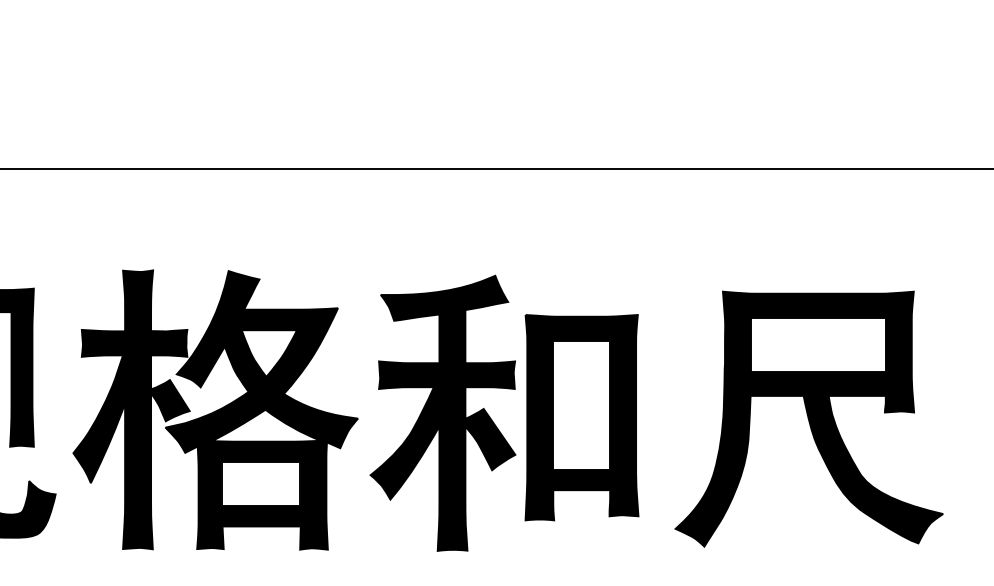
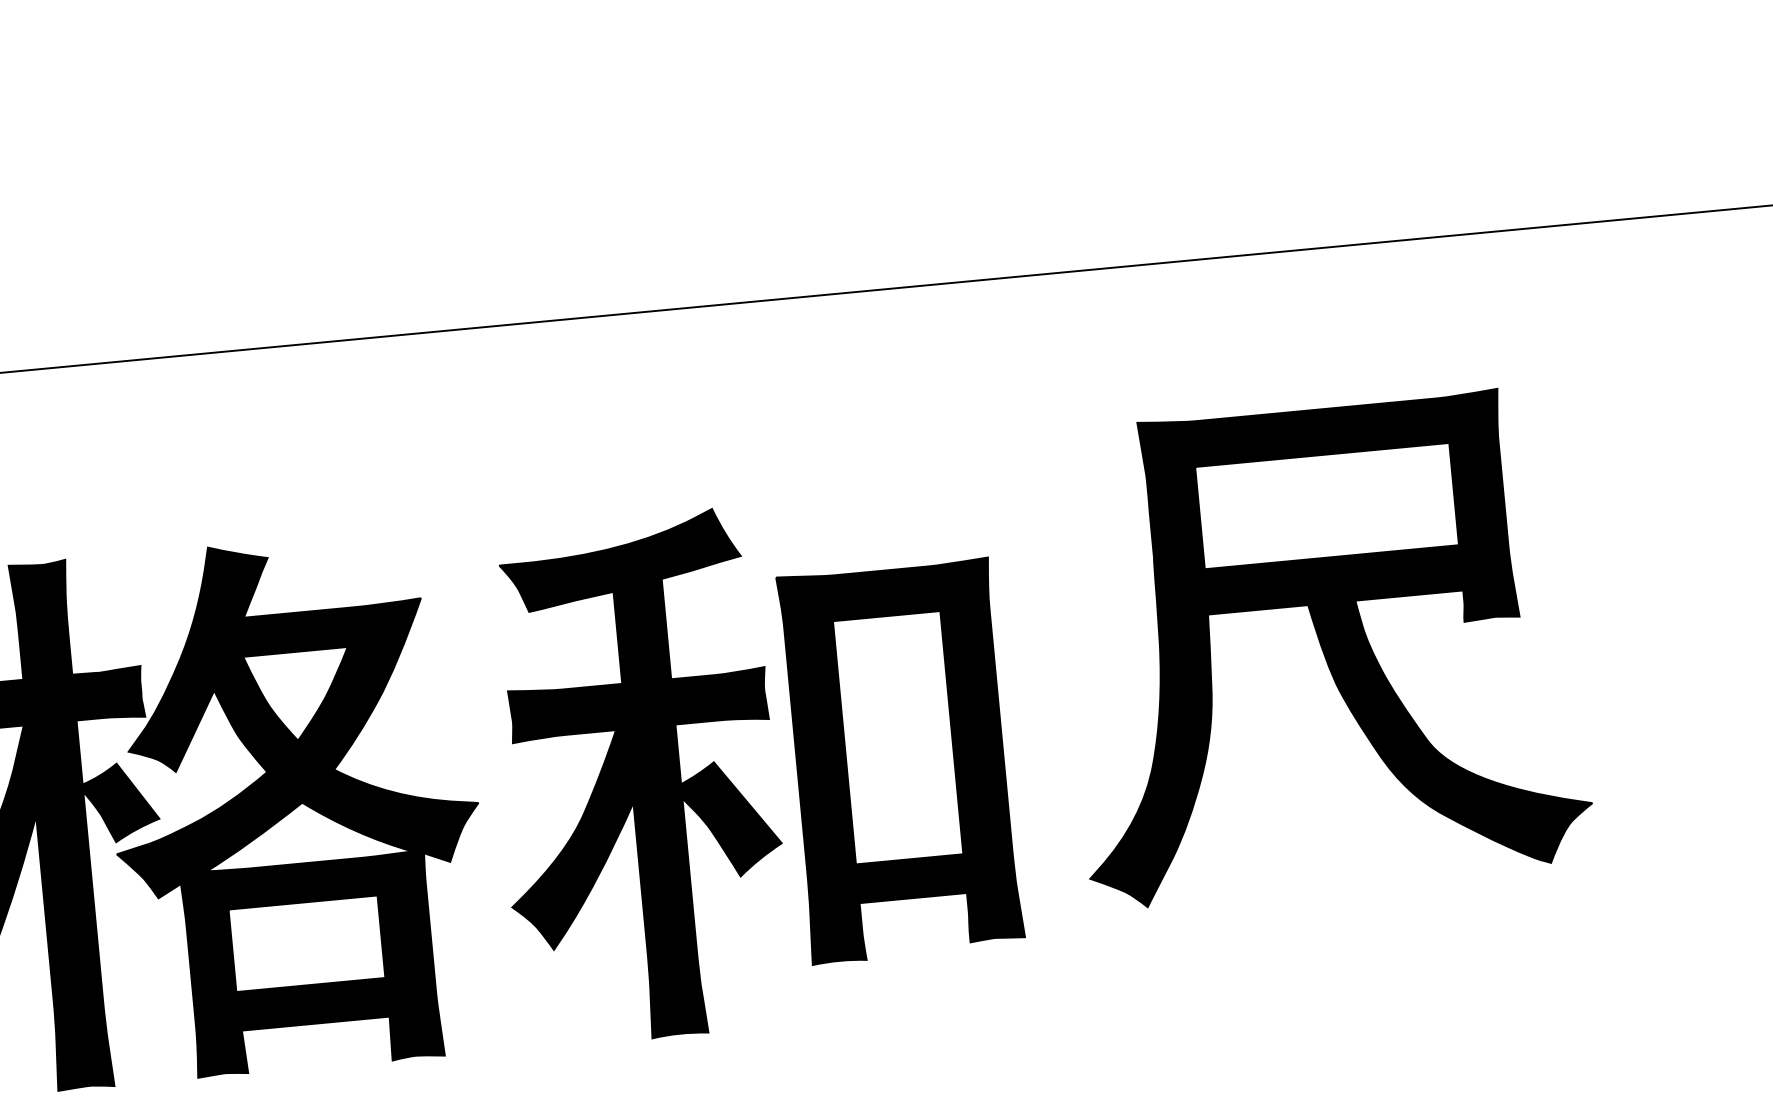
part: (808, 418) -> (1321, 646), moved

